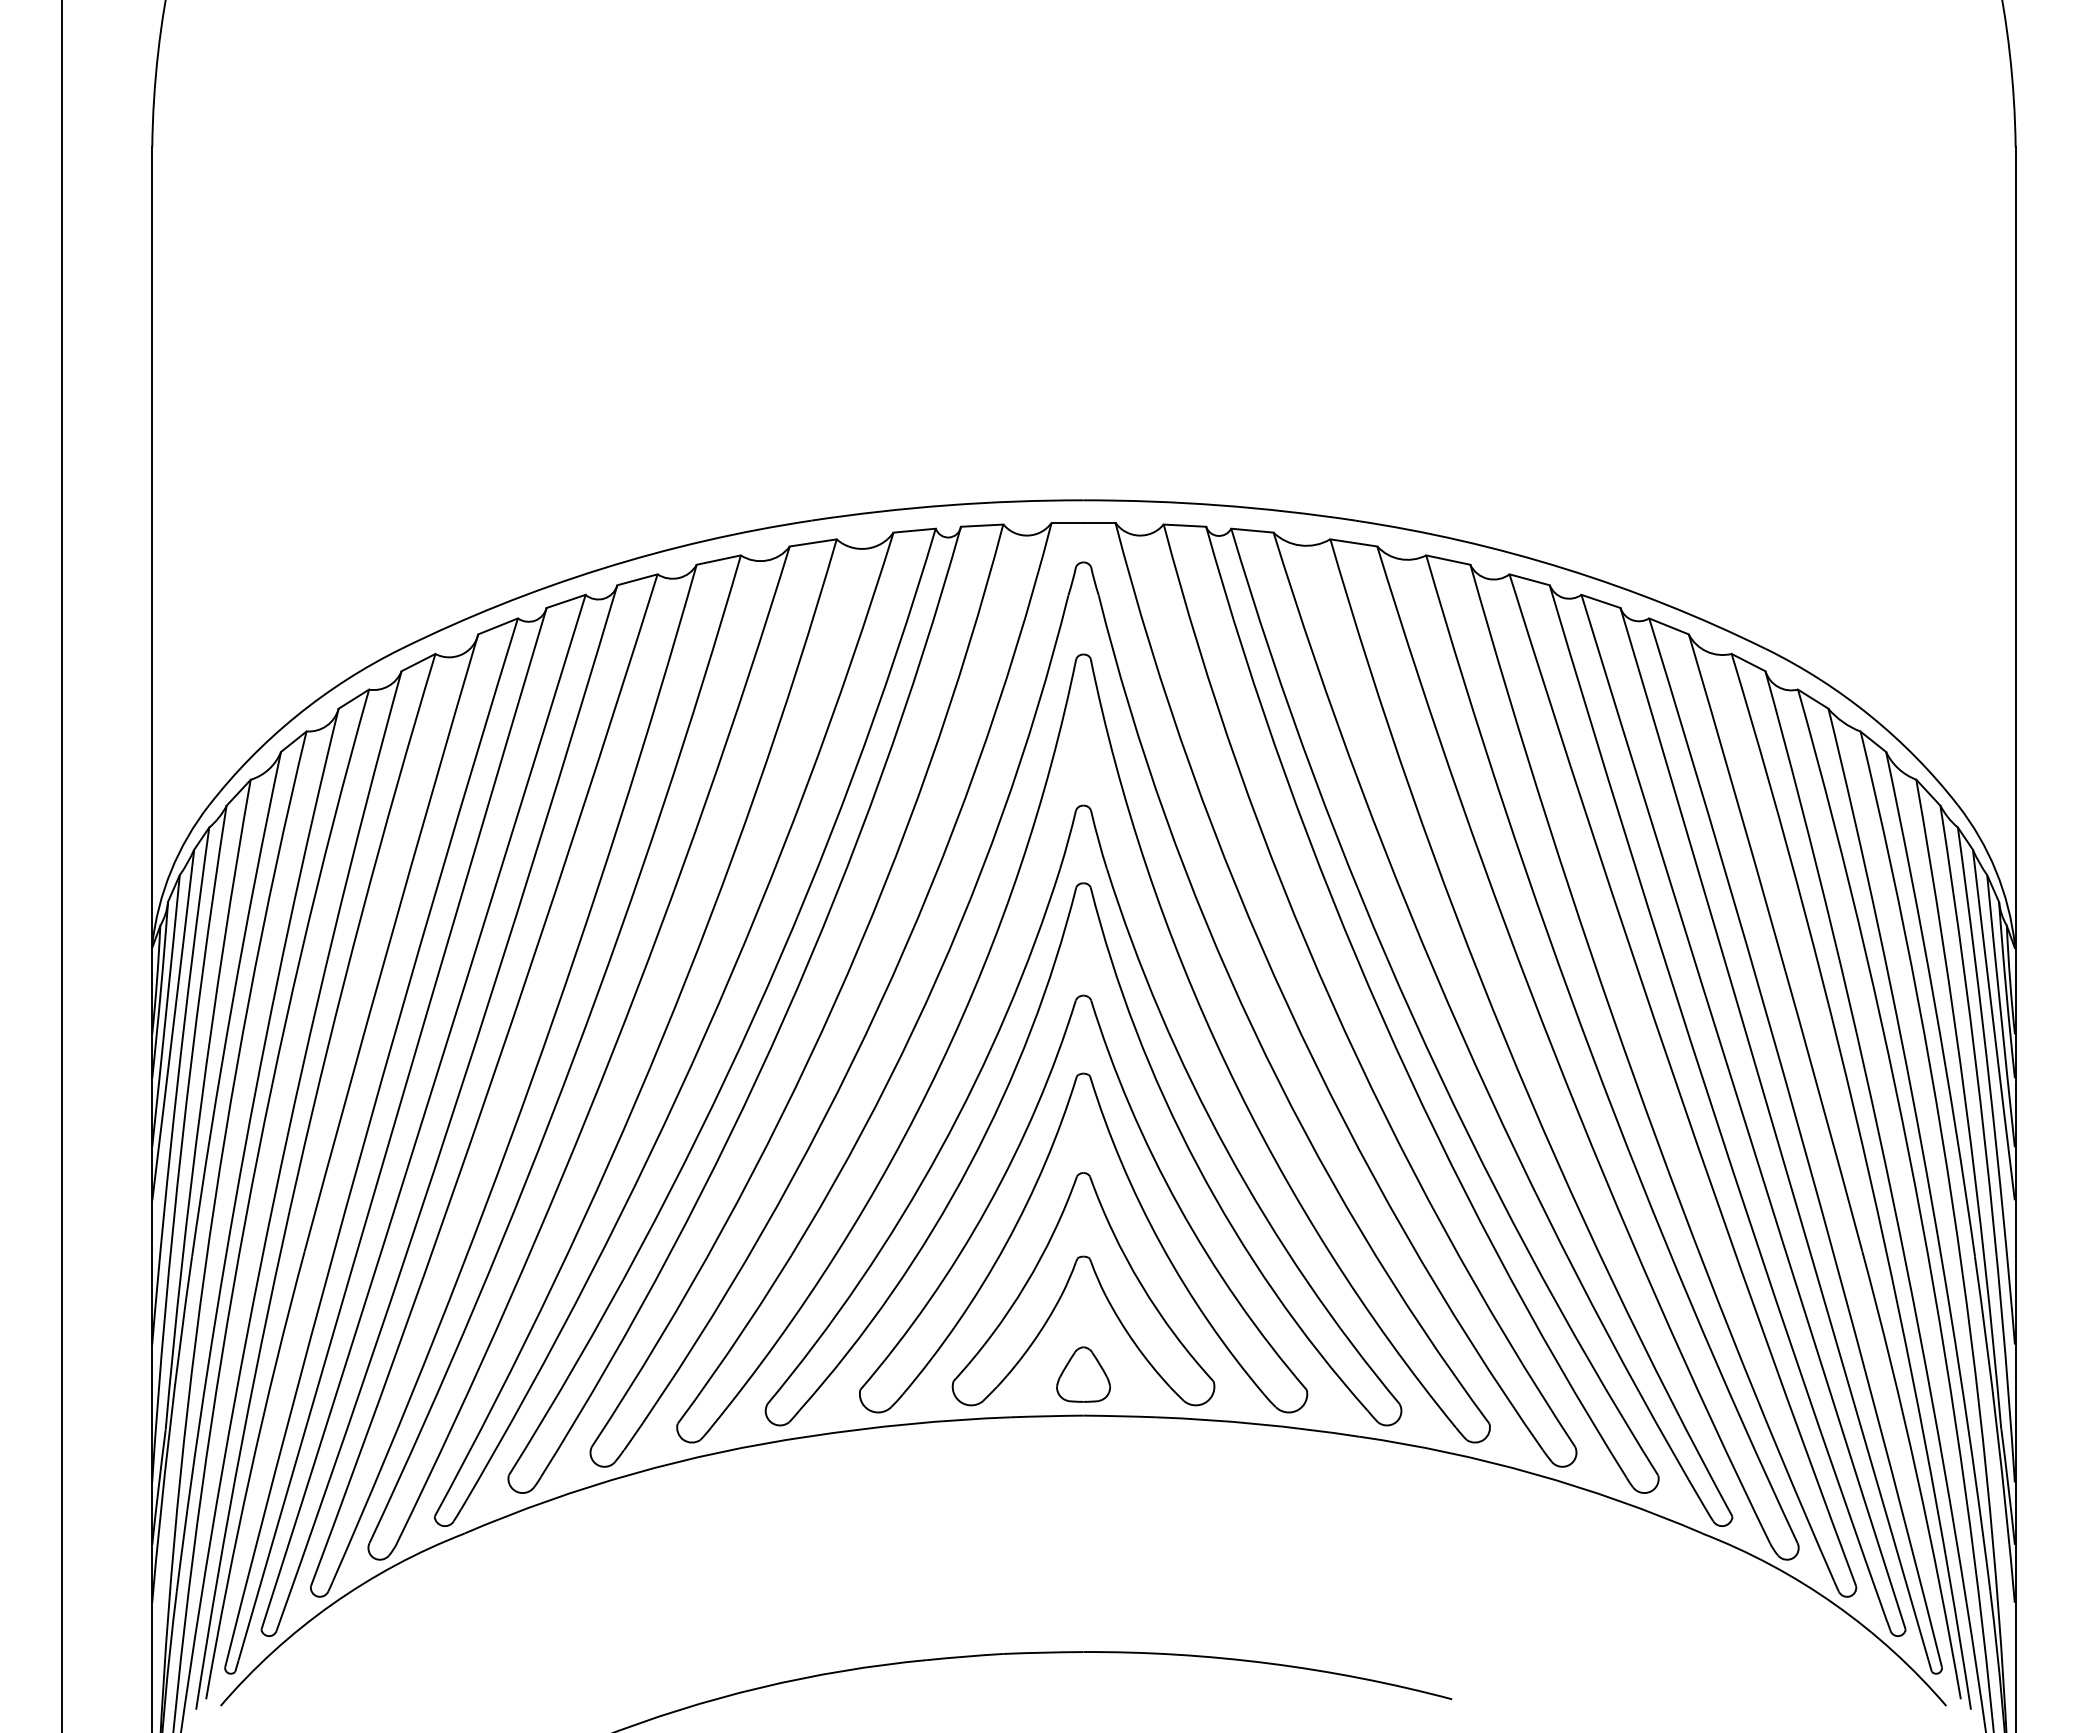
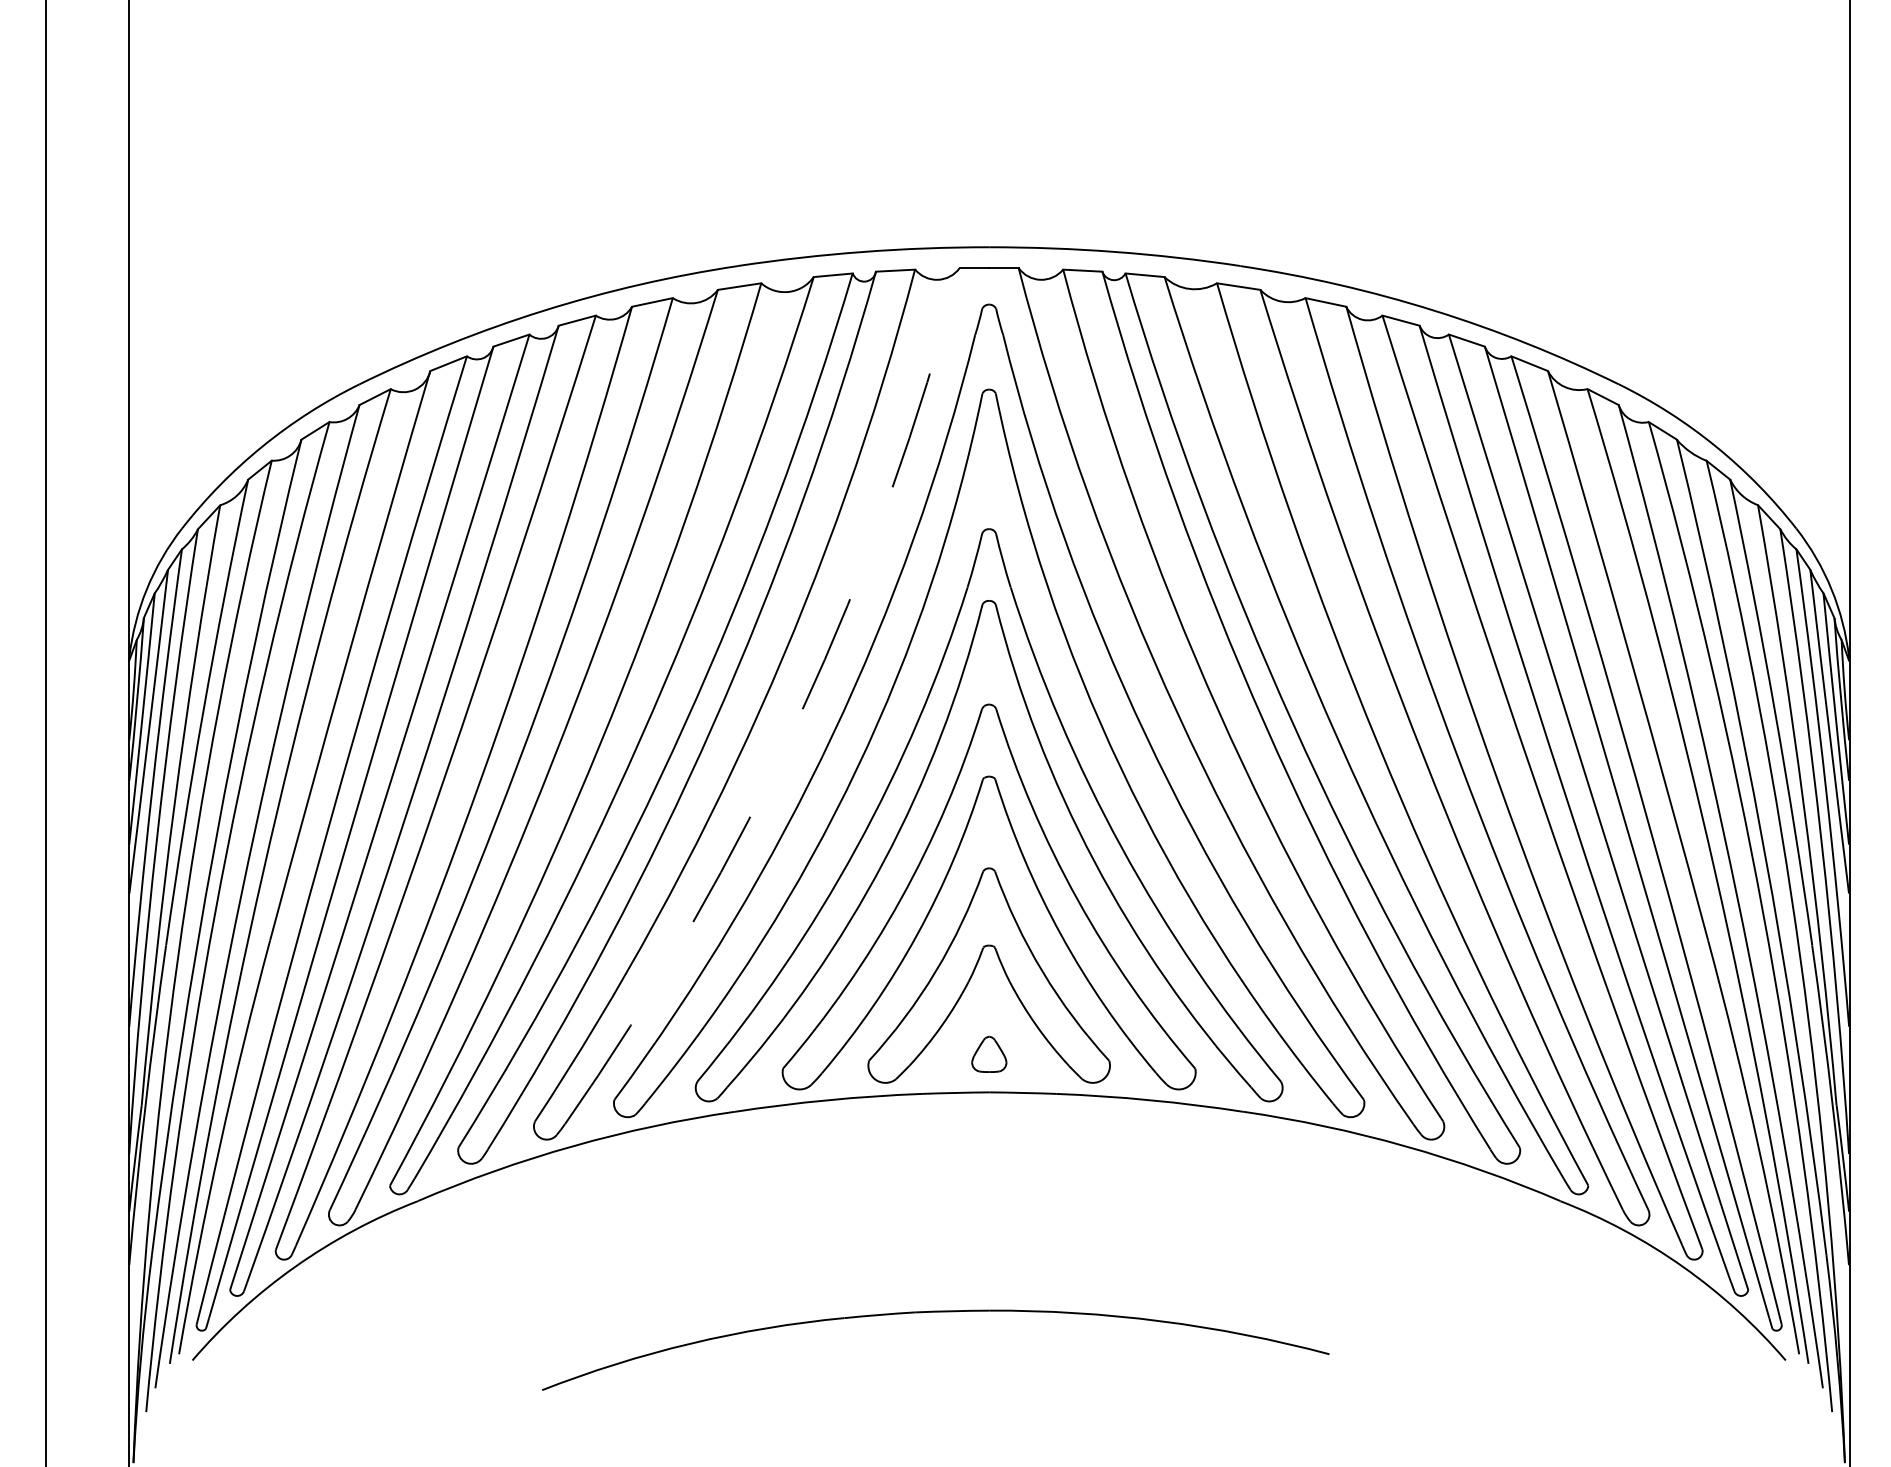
arc: (879, 1005) -> (800, 713), solid -> dashed
part: (1083, 1374) -> (989, 1054), size x0.7

